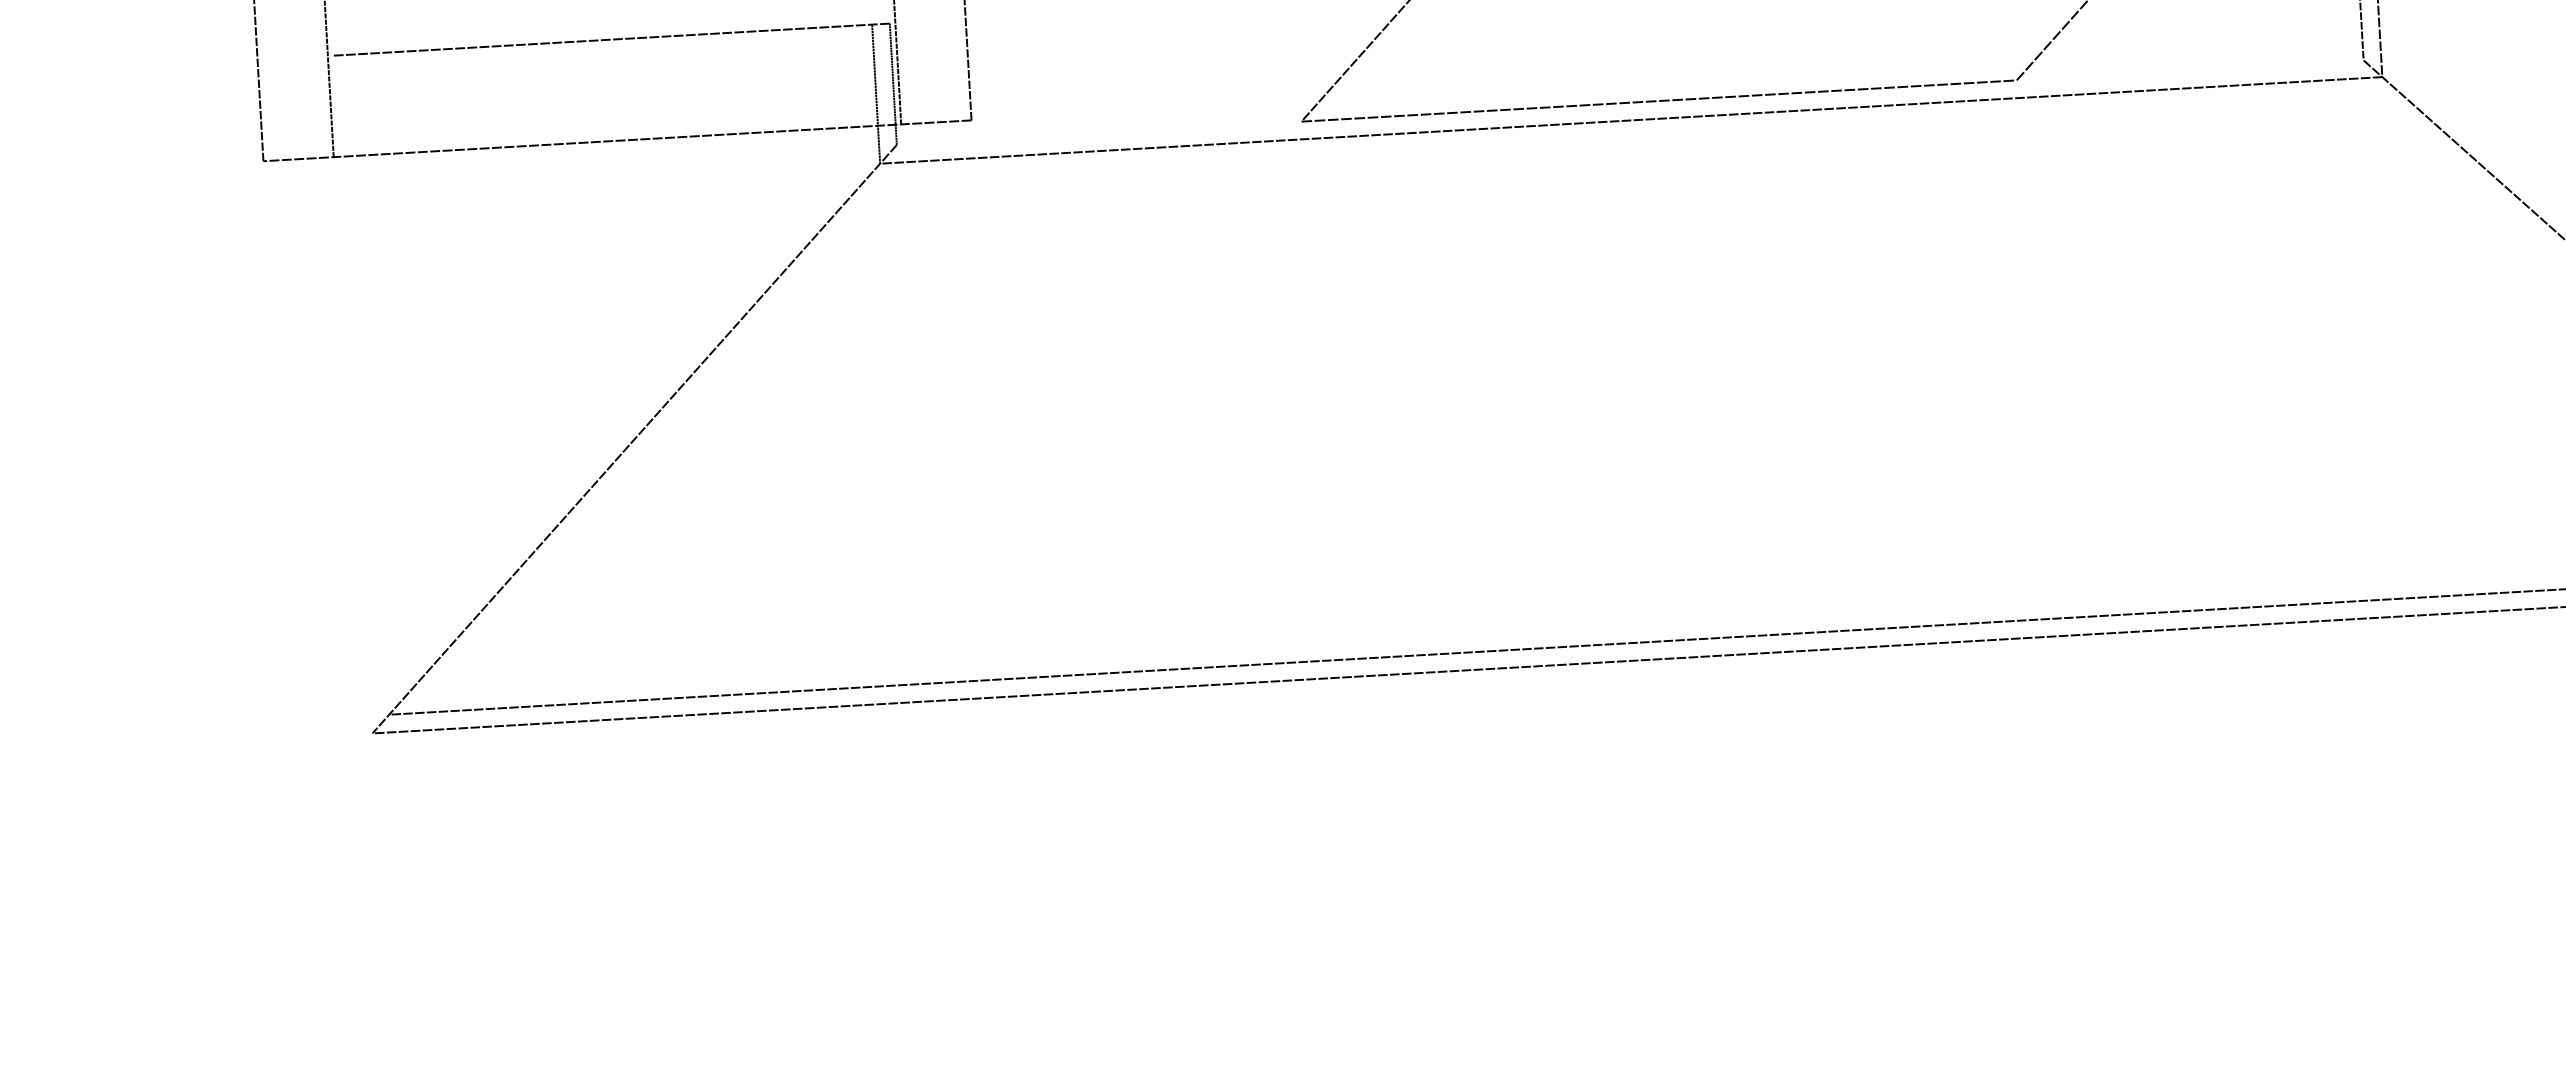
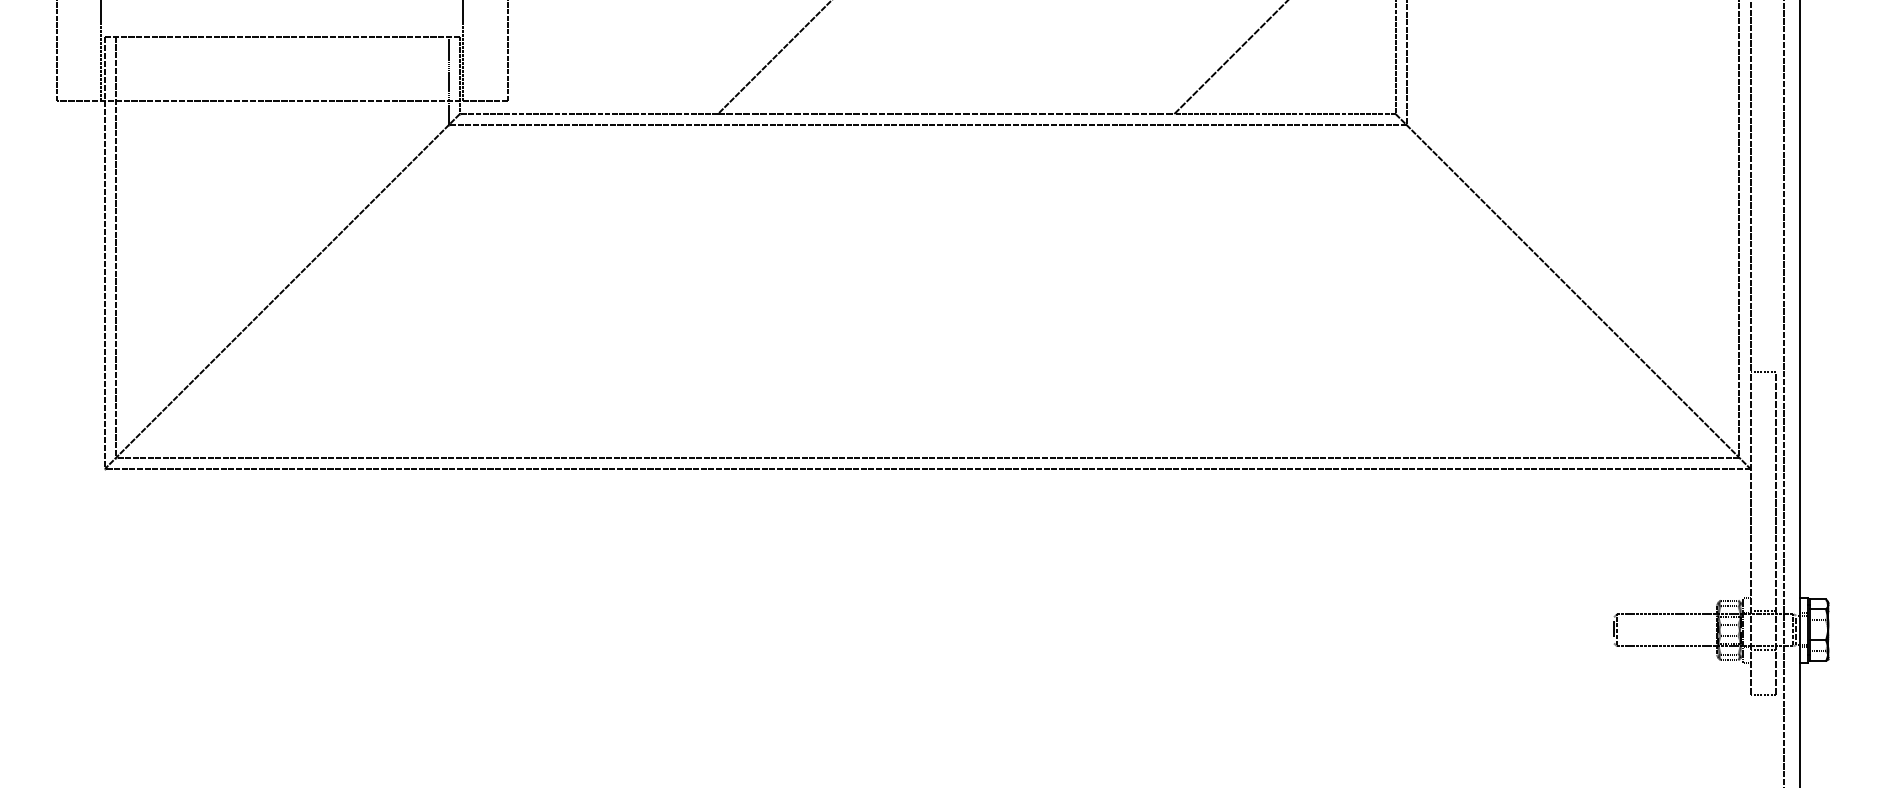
line: (2189, 71) -> (1284, 114), added
line: (1098, 134) -> (588, 114), added
line: (370, 383) -> (116, 246), added
line: (352, 394) -> (104, 252), added

